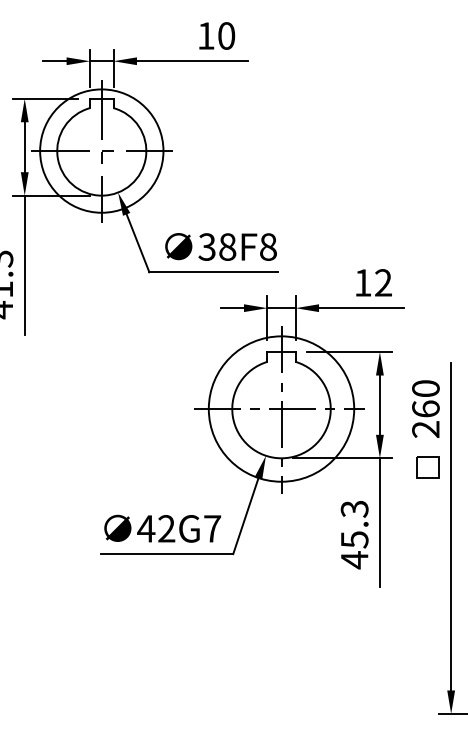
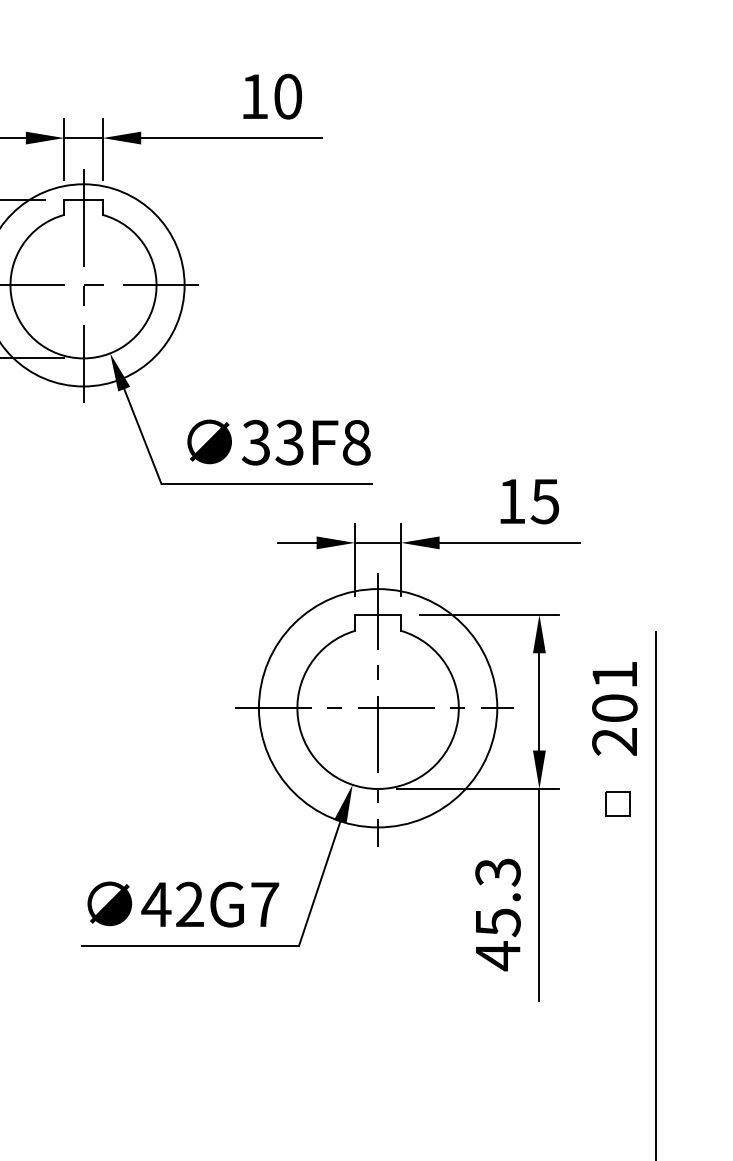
text: (227, 246) -> (289, 441), 38F8 -> 33F8
text: (382, 282) -> (543, 500), 12 -> 15
text: (425, 398) -> (614, 690), 260 -> 201
part: (427, 467) -> (617, 804), size x0.7

